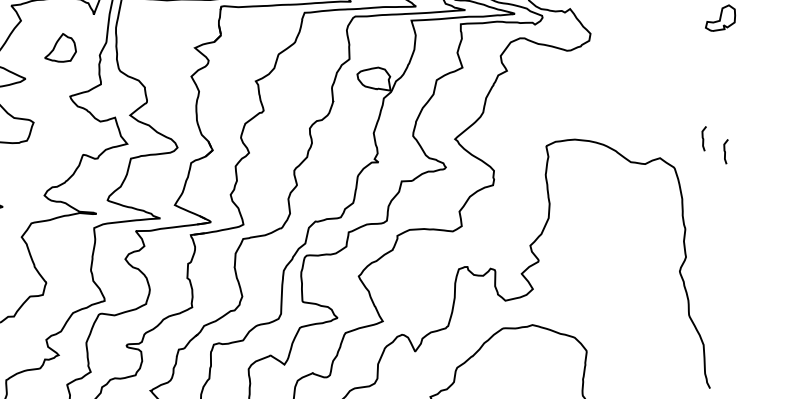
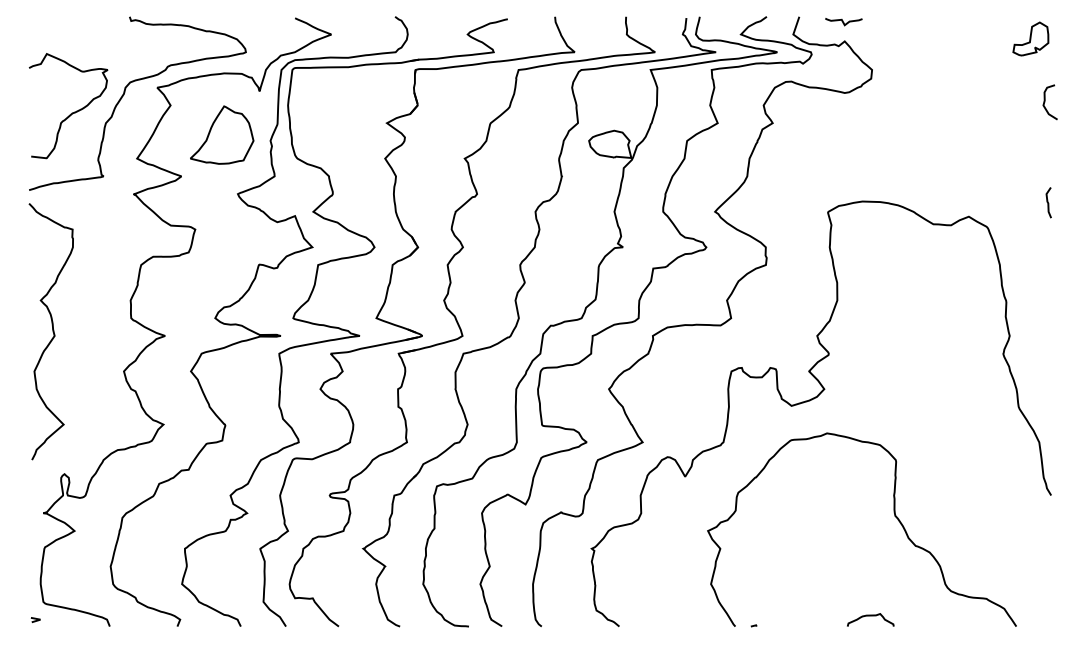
part: (61, 47) -> (222, 134), size x1.67
curve: (728, 70) -> (1045, 102), added
curve: (703, 138) -> (1020, 188), removed

